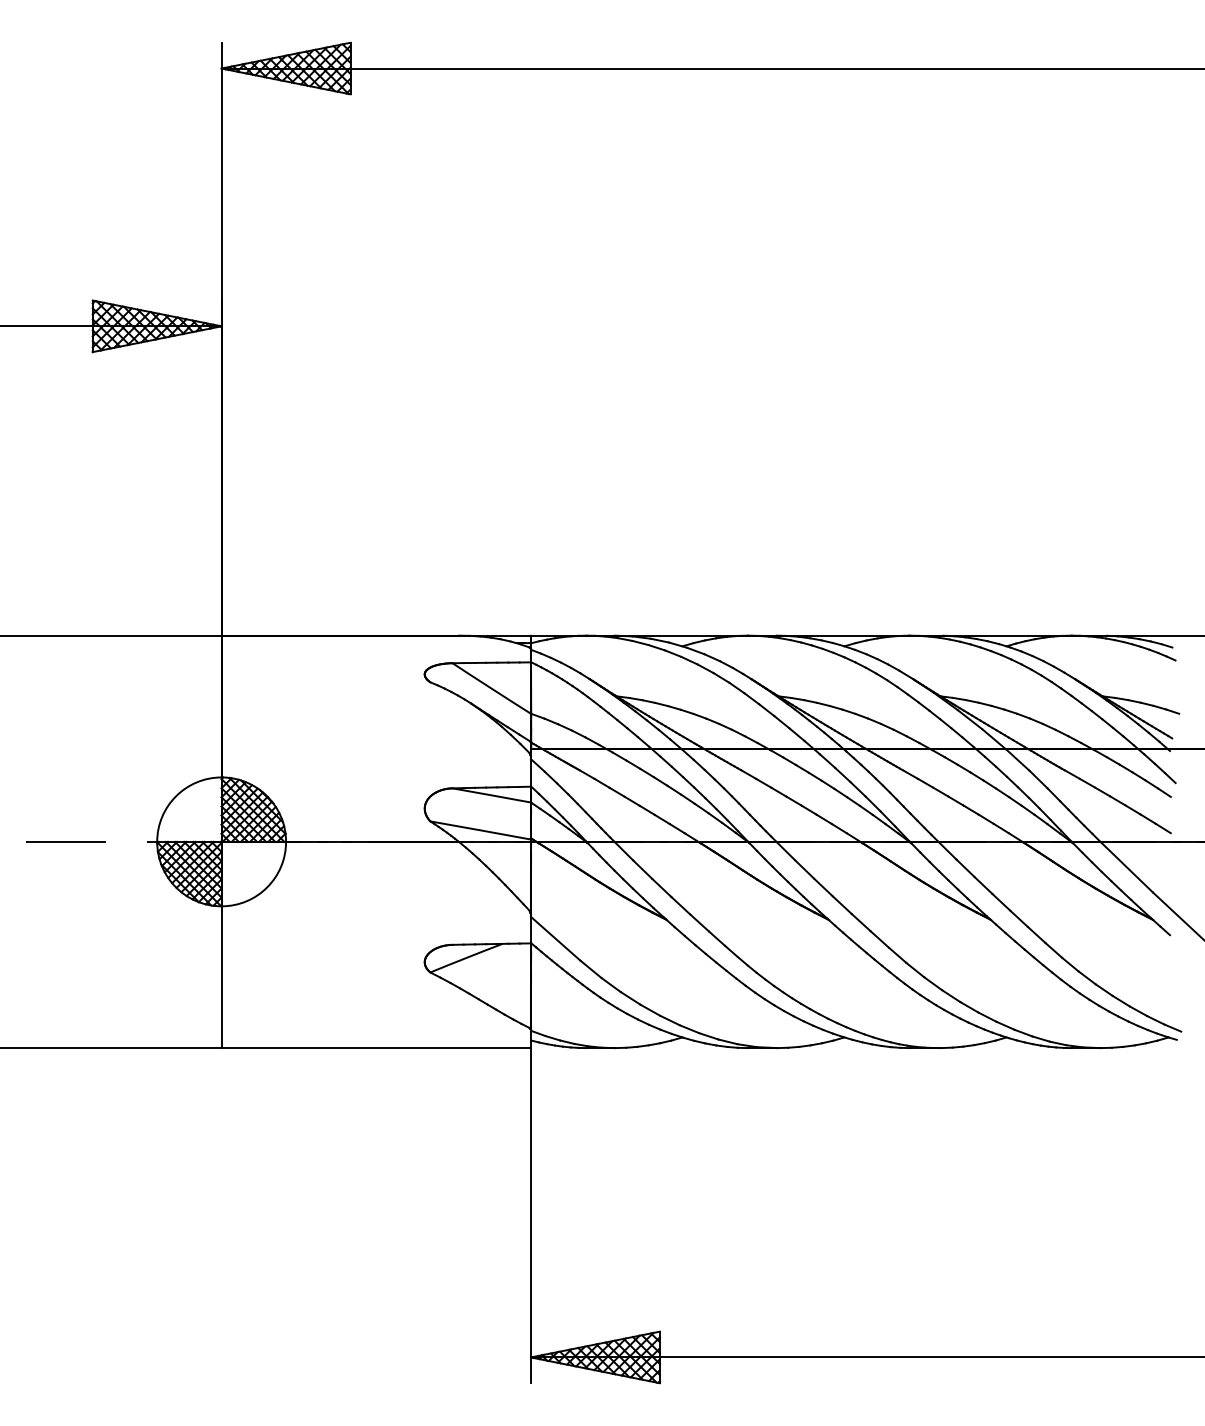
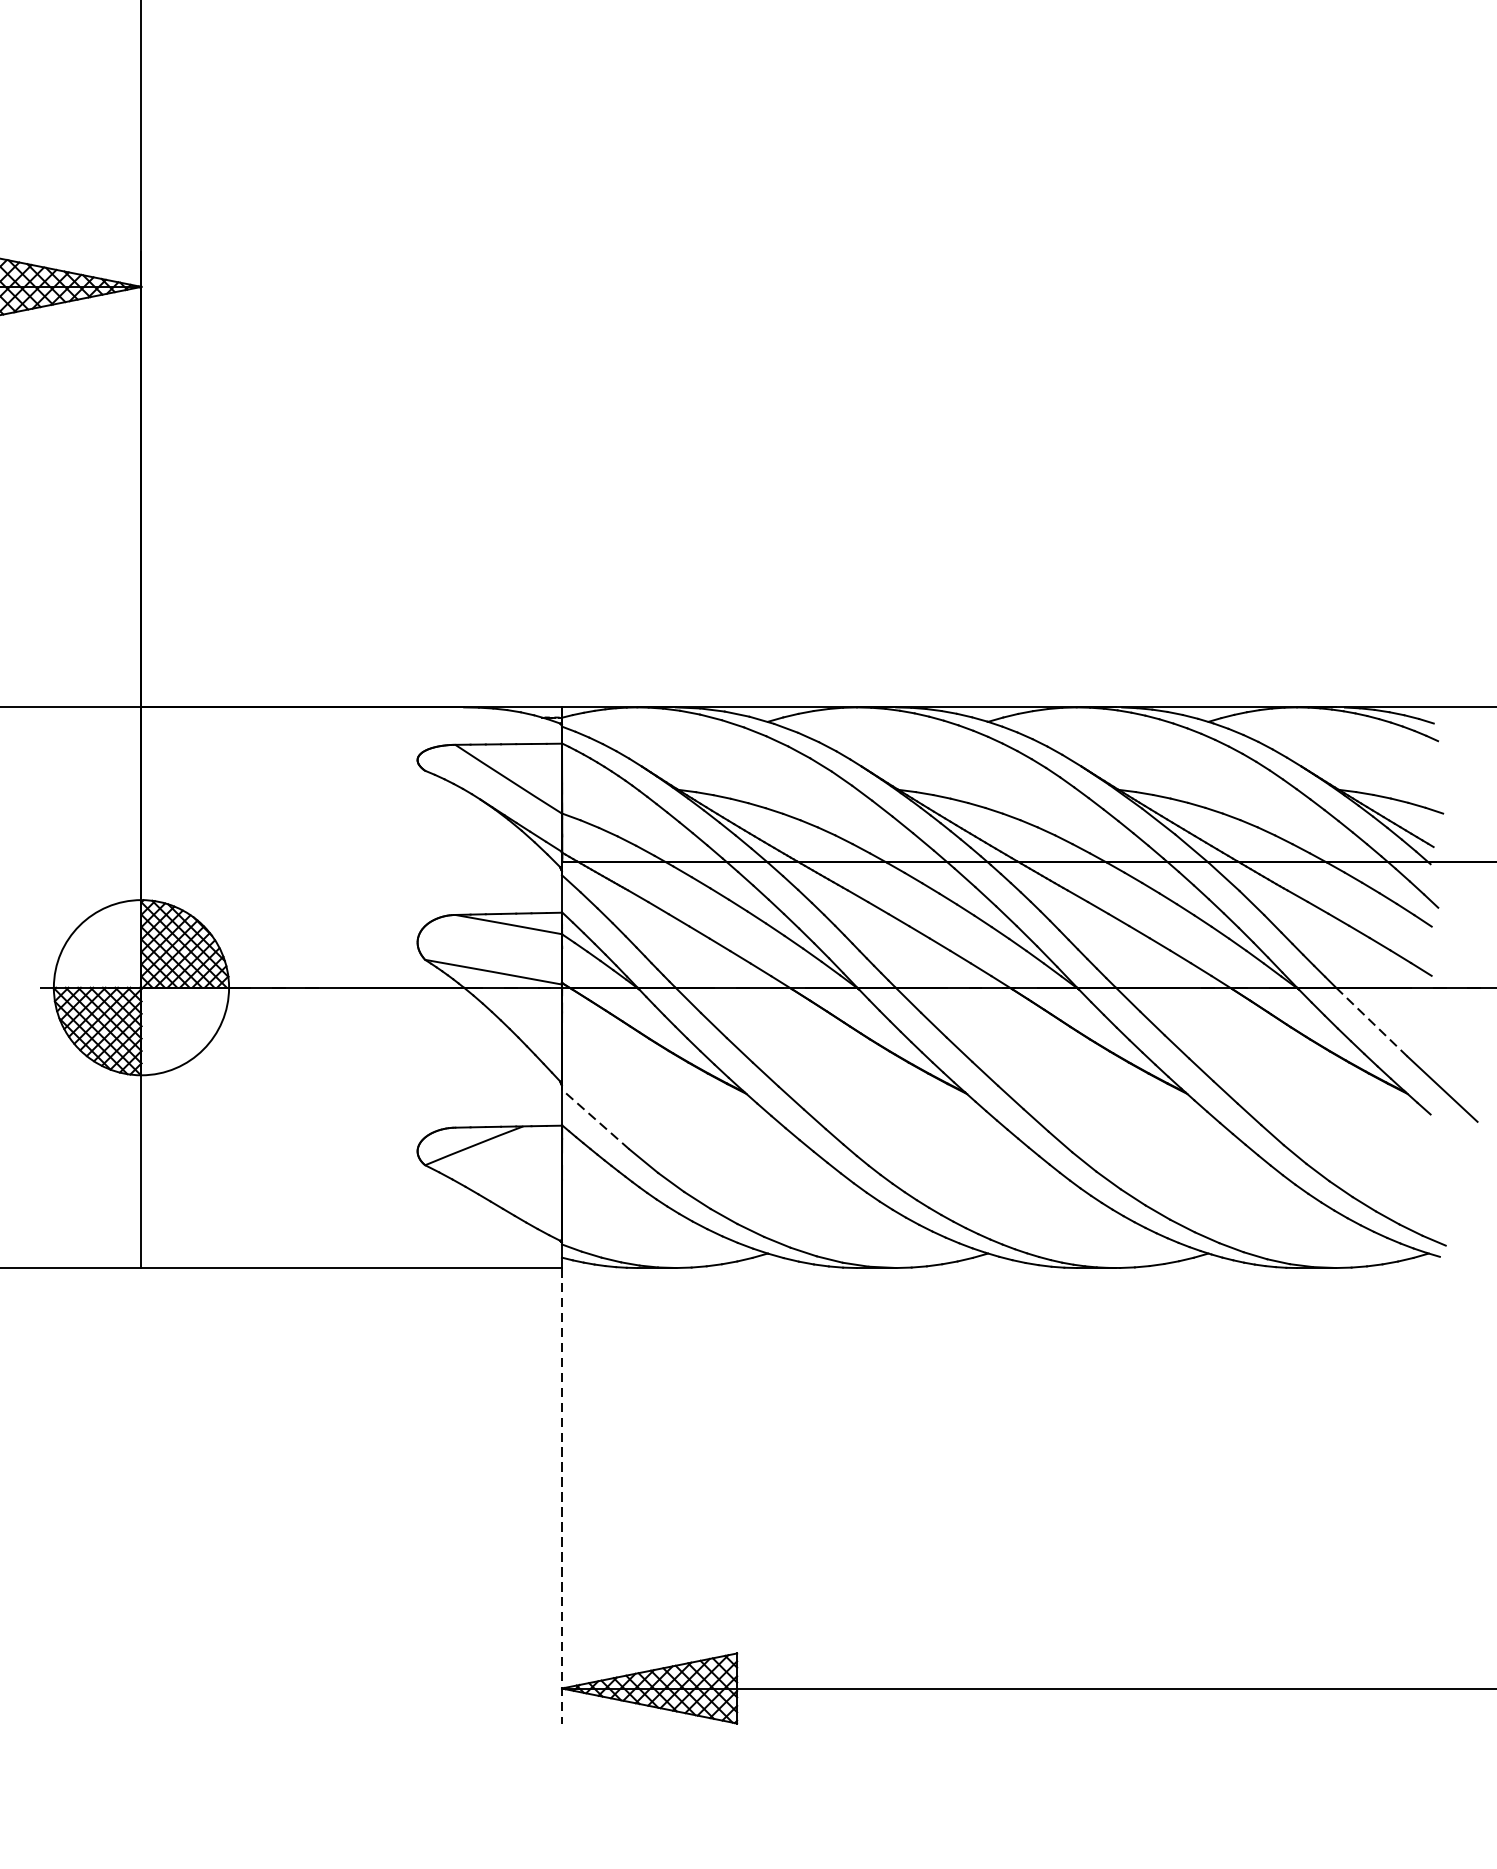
line: (1126, 866) -> (1371, 1021), solid -> dashed
line: (555, 938) -> (595, 1119), solid -> dashed
line: (530, 1215) -> (561, 1495), solid -> dashed

